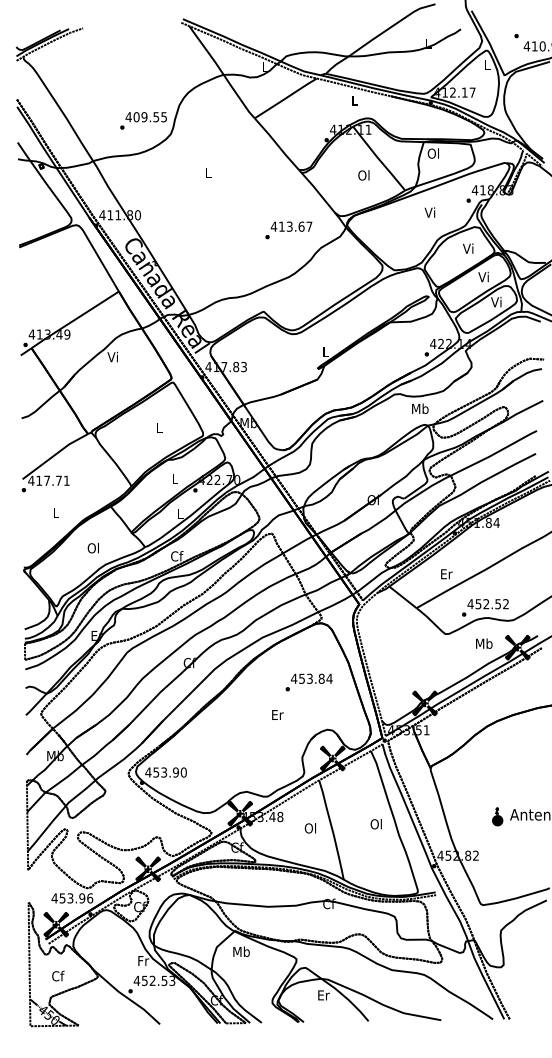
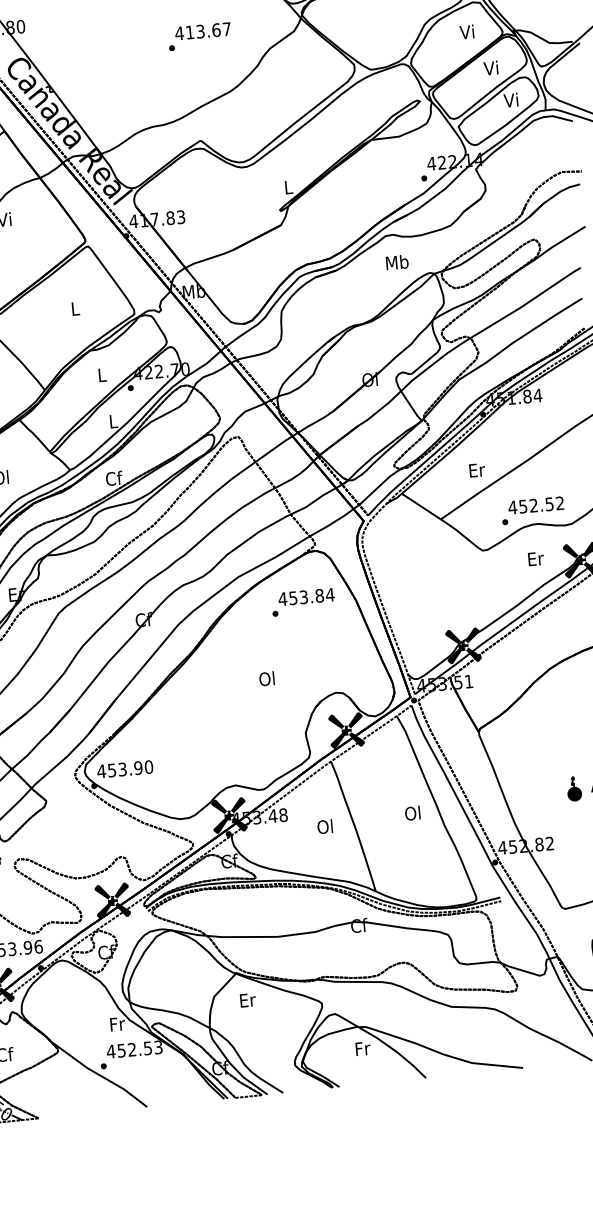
text: (288, 230) -> (199, 36), moved
text: (420, 408) -> (397, 261), moved
text: (484, 643) -> (535, 558), Mb -> Er
text: (308, 682) -> (302, 602), moved
text: (277, 714) -> (267, 678), Er -> Ol
text: (241, 951) -> (247, 999), Mb -> Er
text: (323, 995) -> (362, 1048), Er -> Fr

